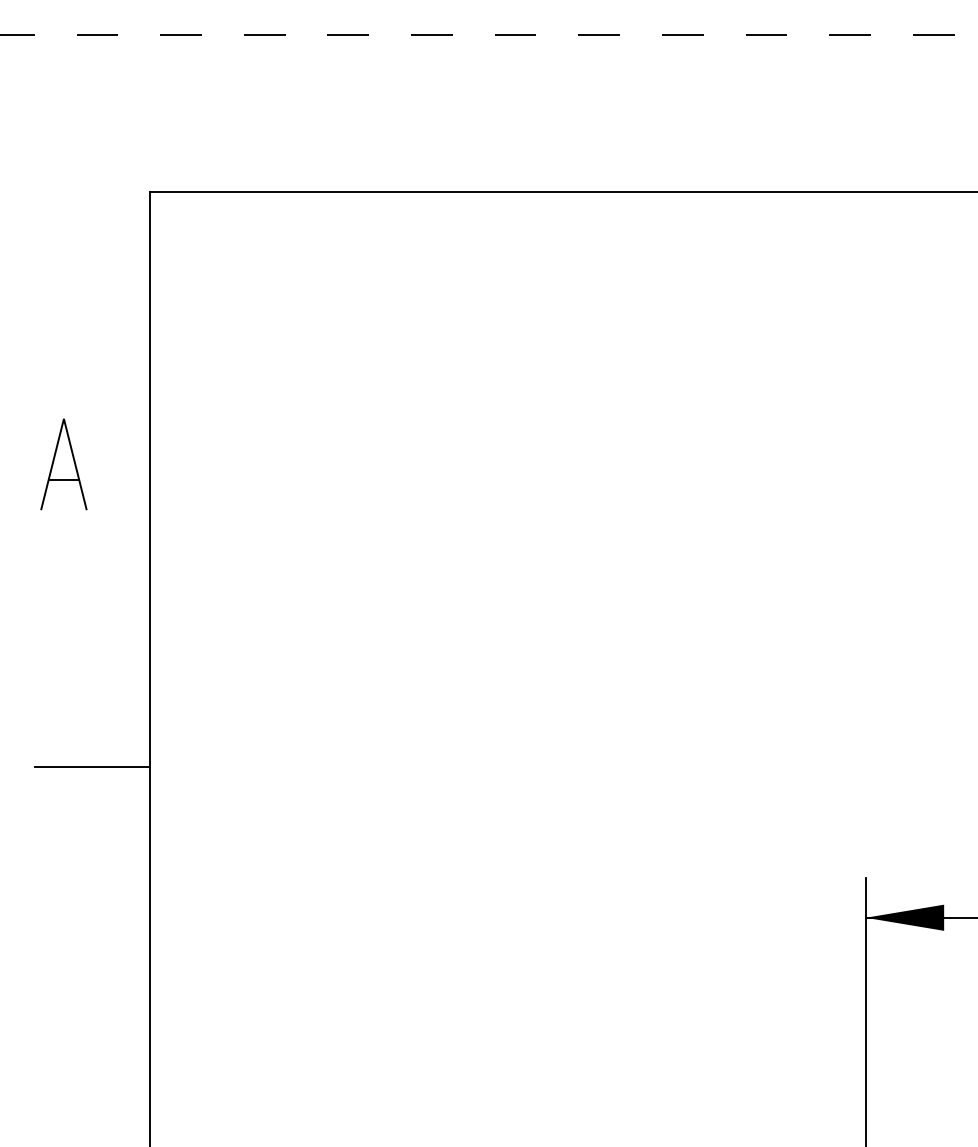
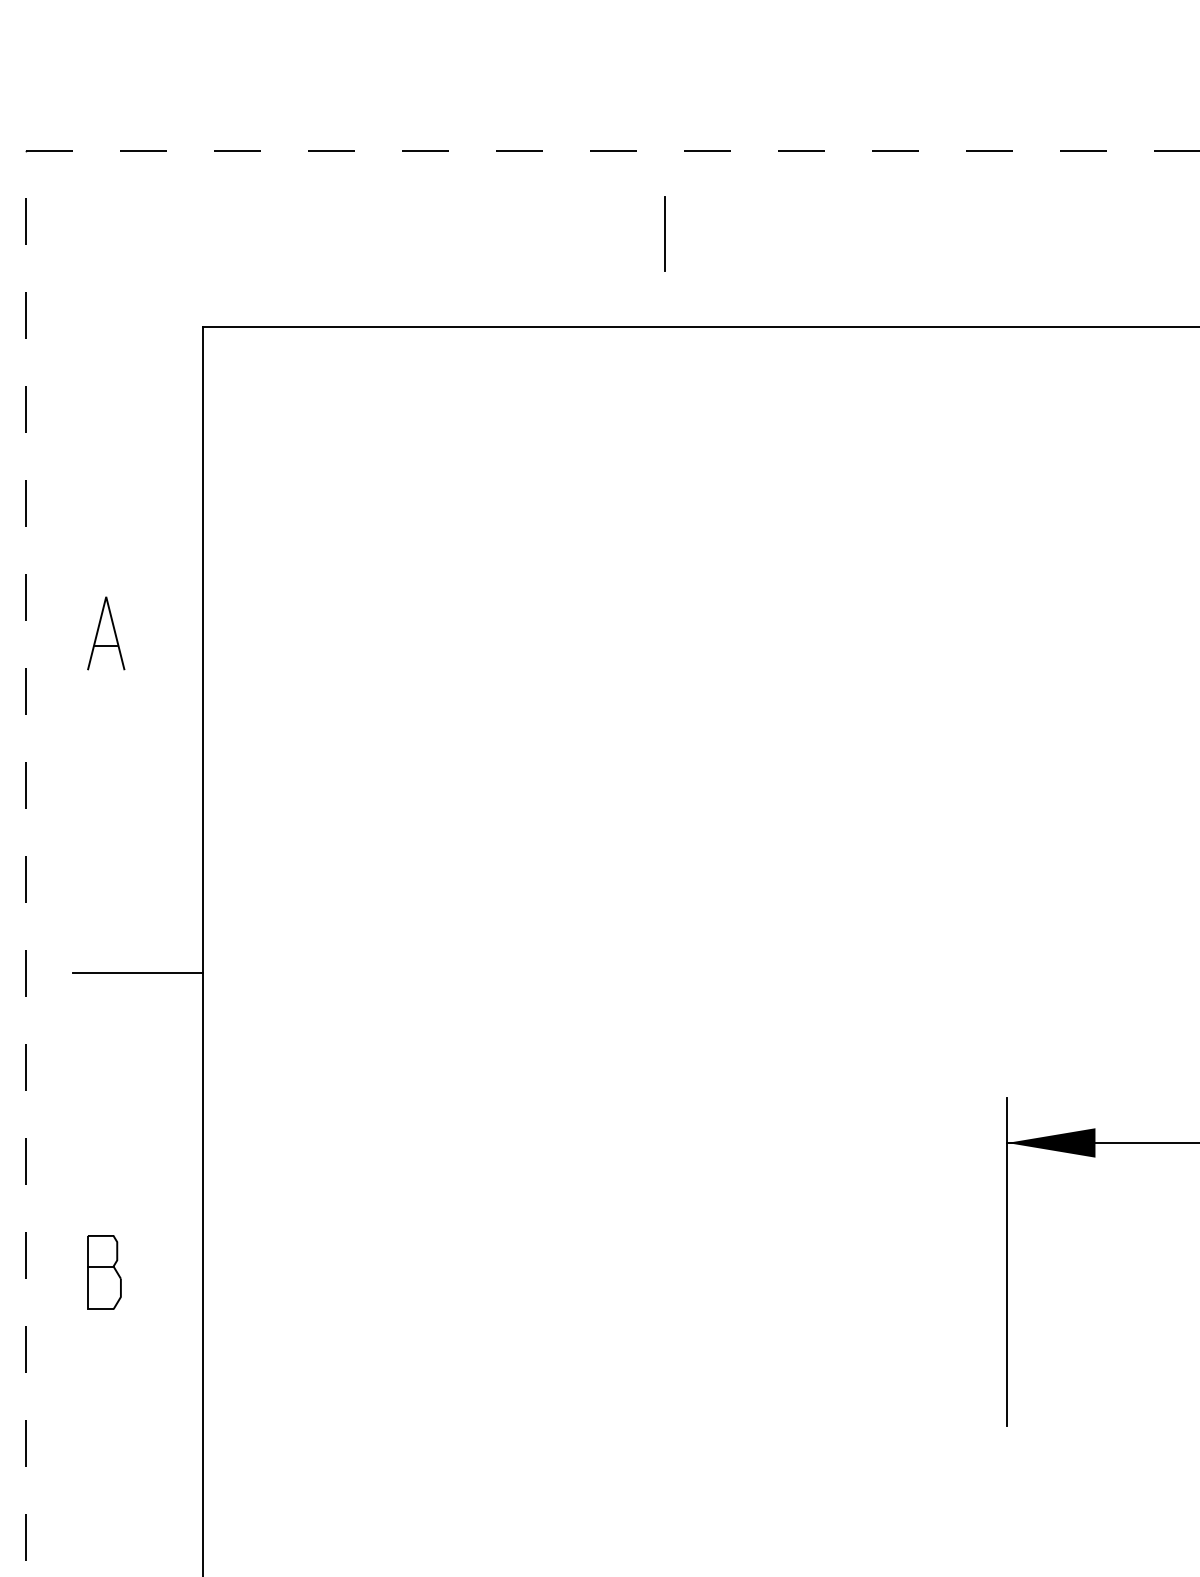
line: (561, 108) -> (665, 233), added
part: (64, 464) -> (106, 633), size x0.71
part: (62, 1033) -> (104, 1272), added

